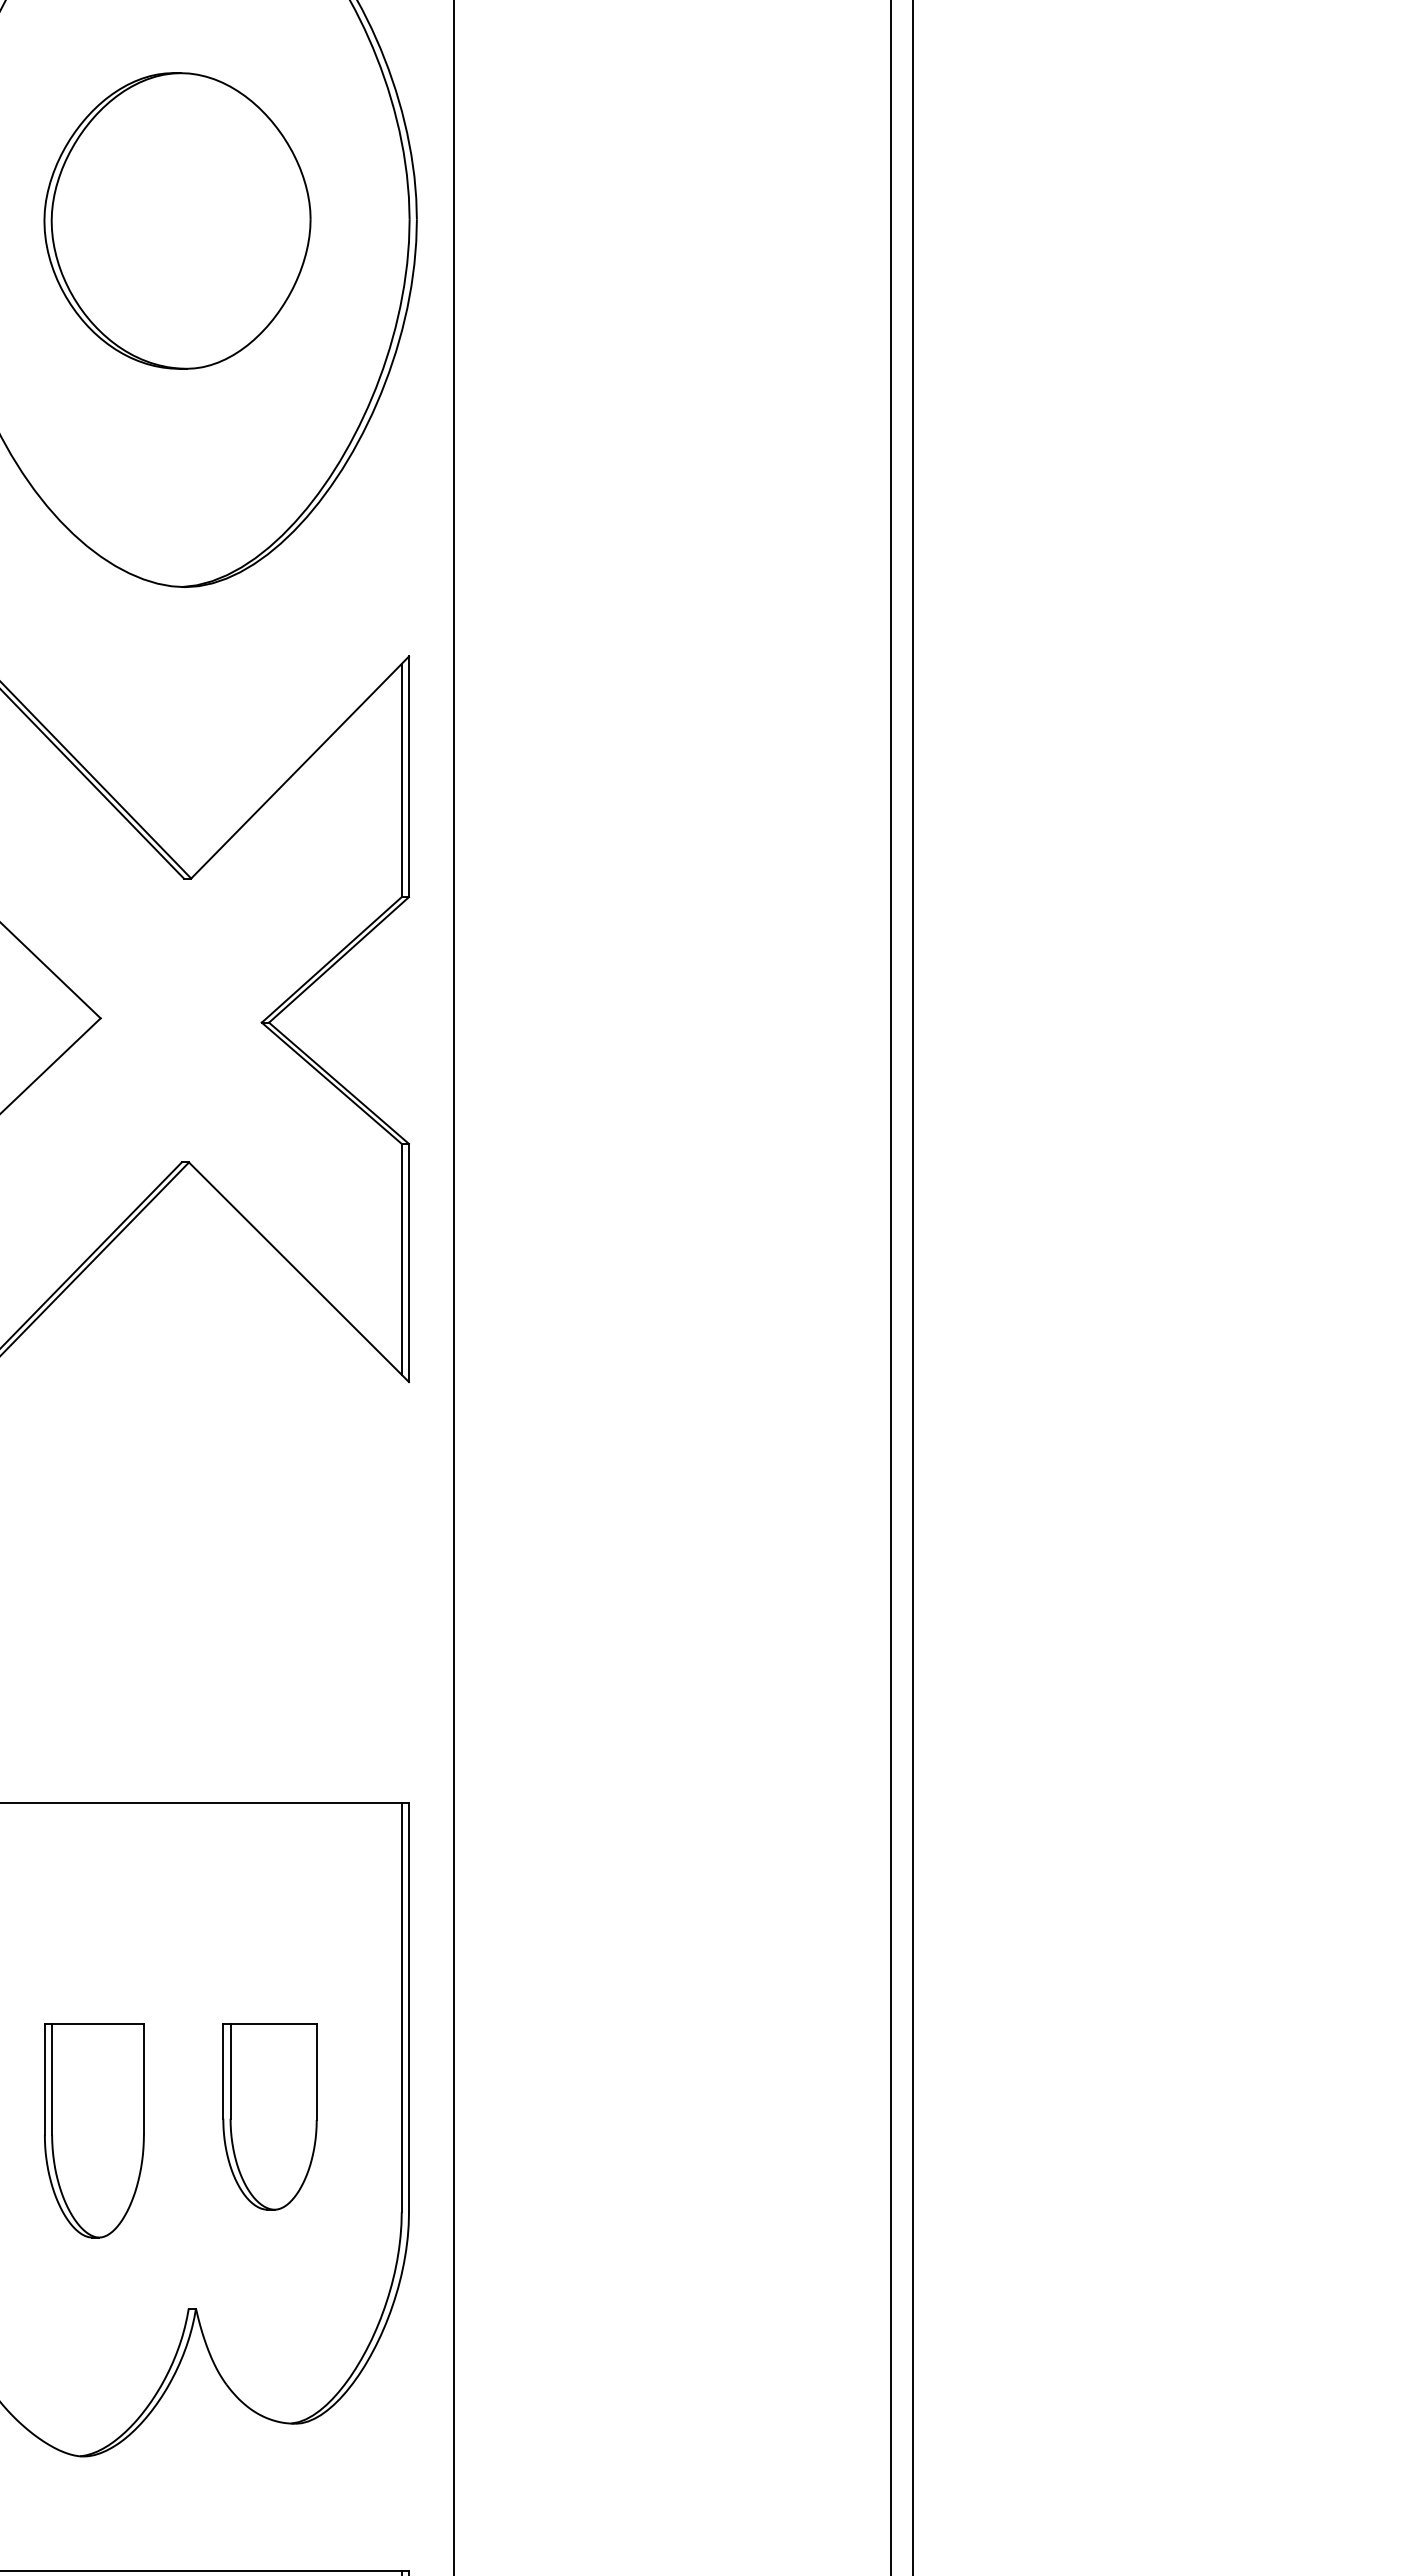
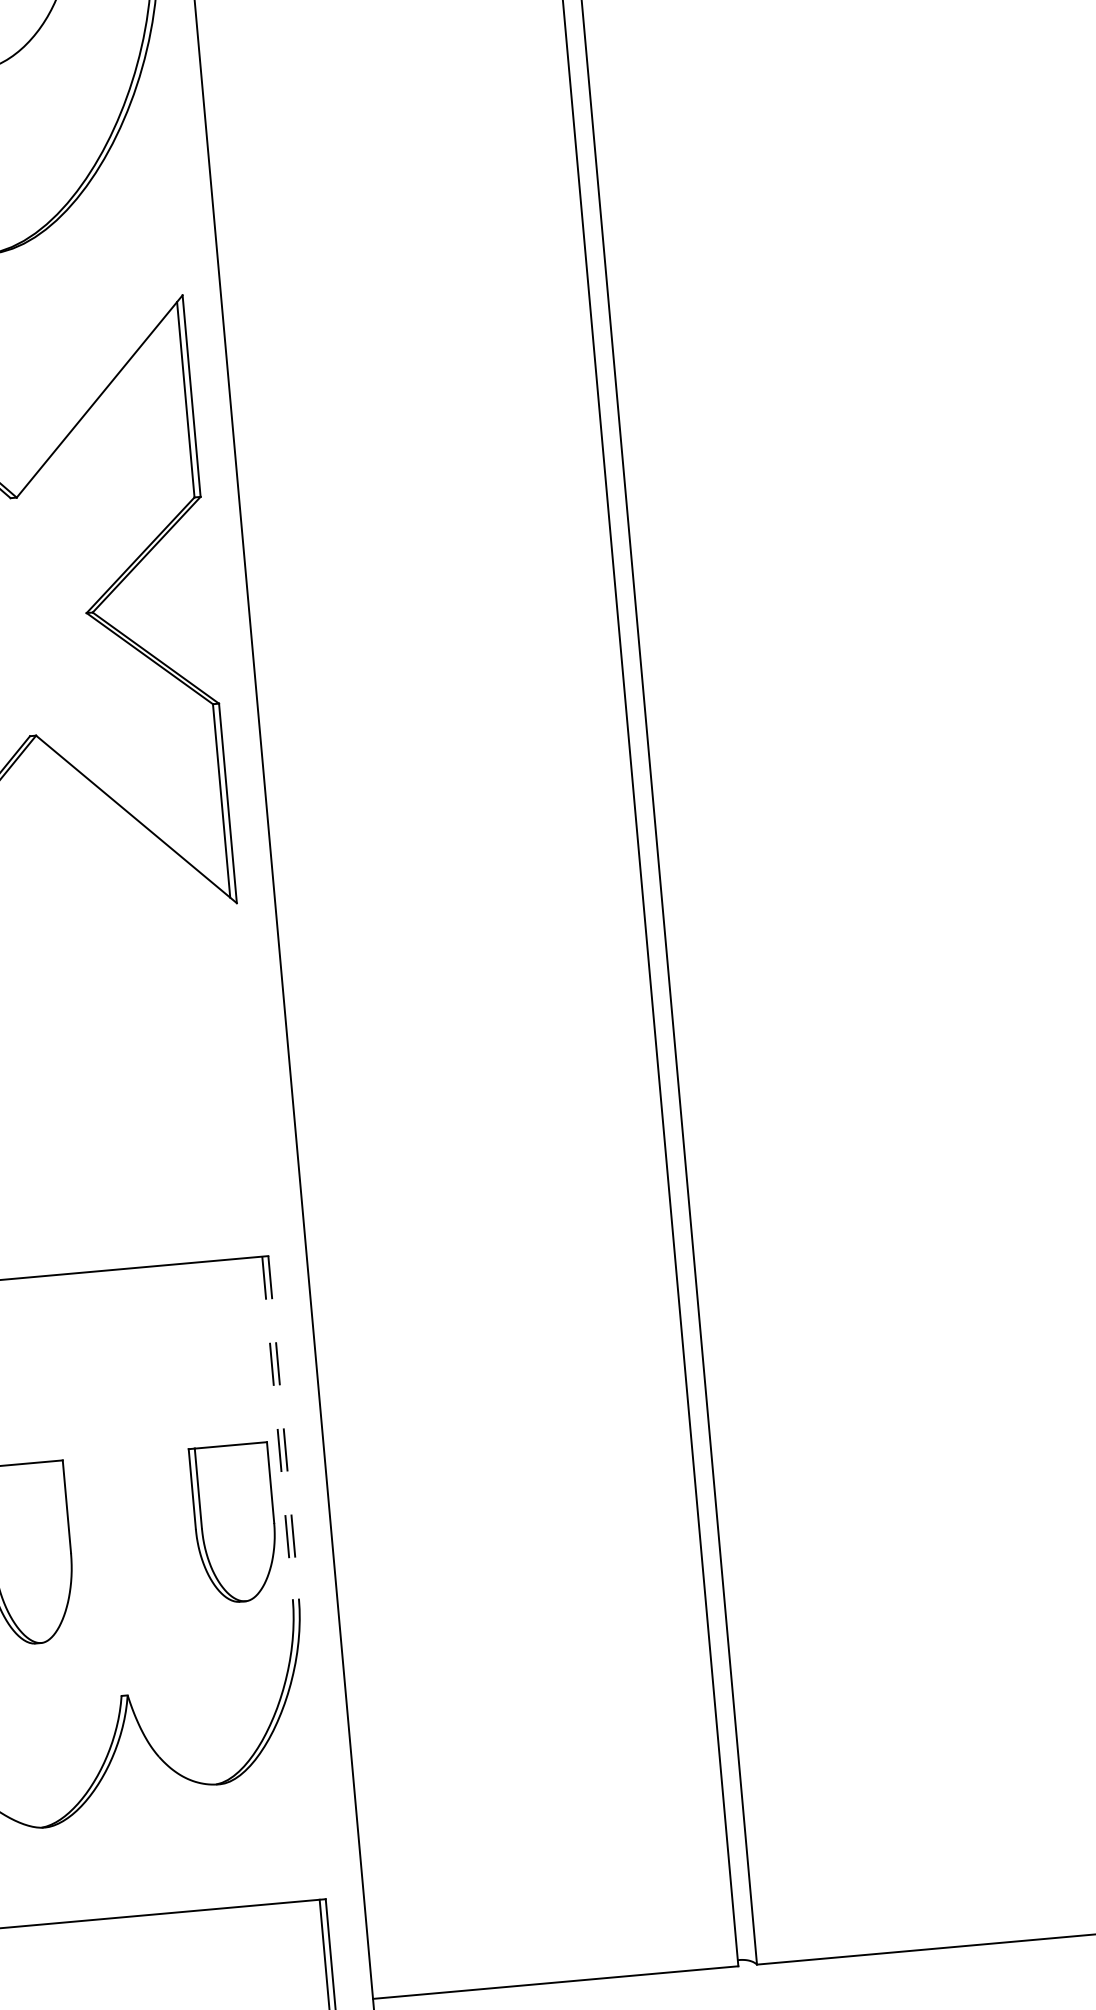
line: (401, 2008) -> (277, 1428), solid -> dashed
line: (409, 2008) -> (284, 1427), solid -> dashed
part: (269, 2116) -> (234, 1523), moved

